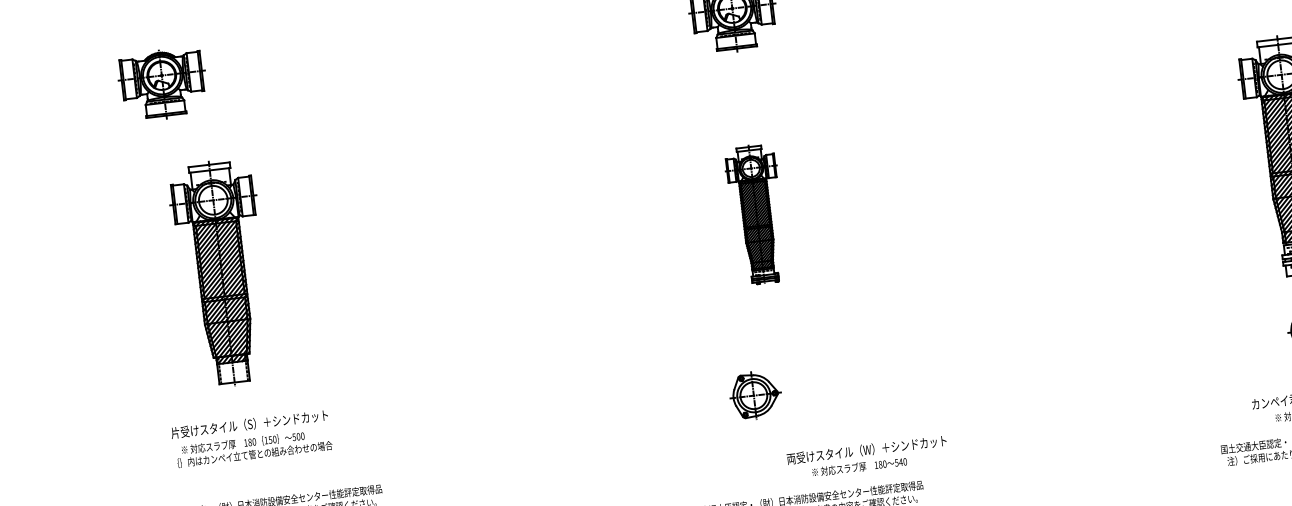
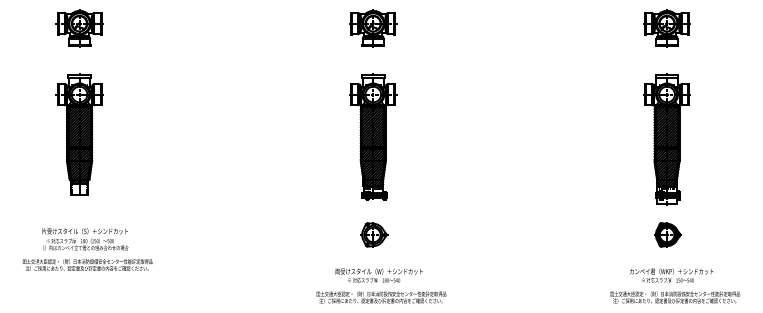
part: (162, 84) -> (79, 28), moved
part: (756, 213) -> (373, 136), size x1.67
part: (755, 394) -> (374, 234), moved
text: (252, 439) -> (85, 239), moved
text: (866, 457) -> (378, 275), moved

